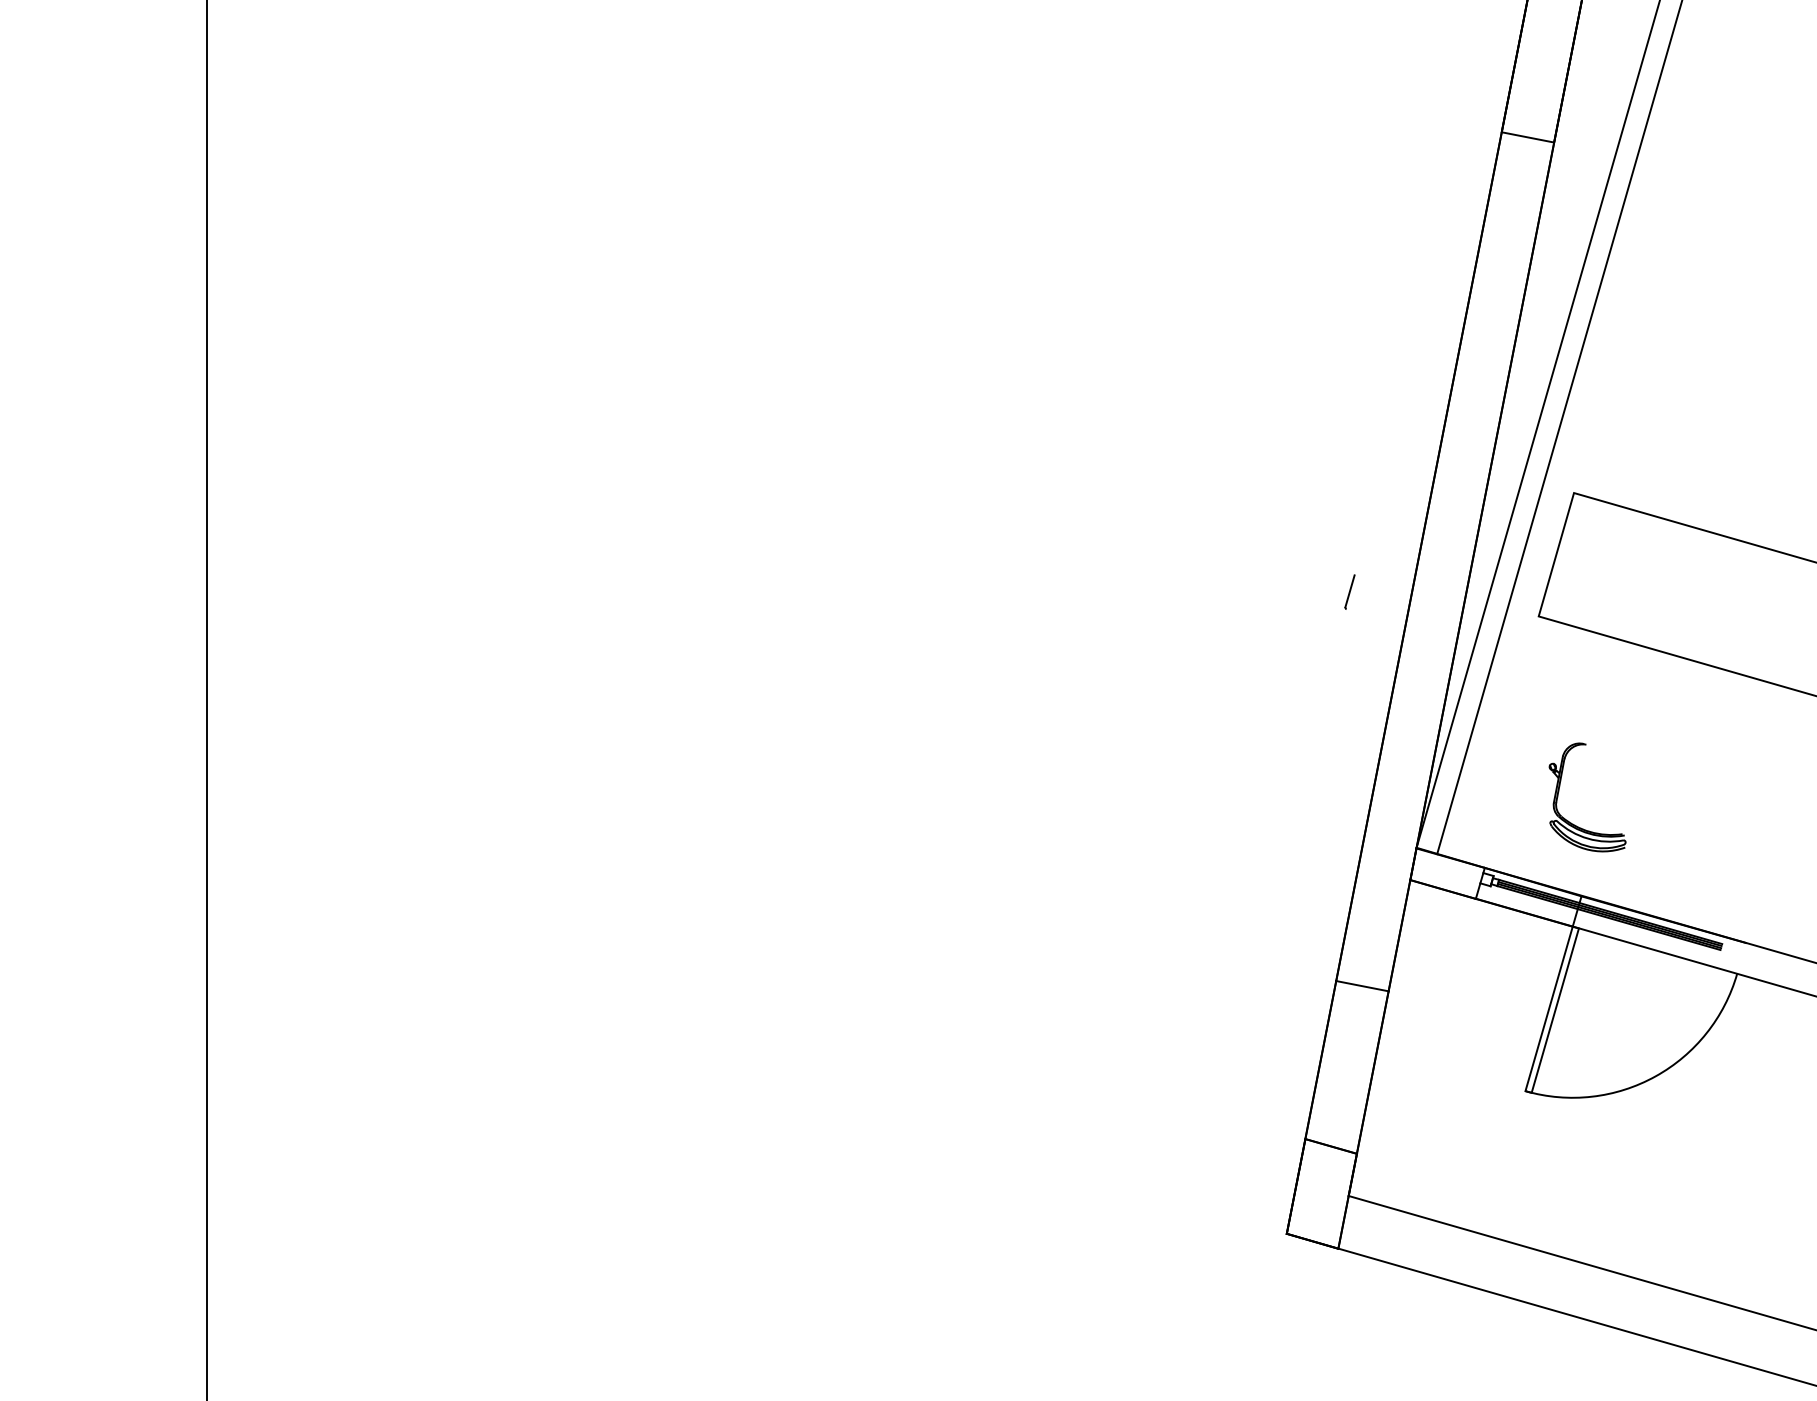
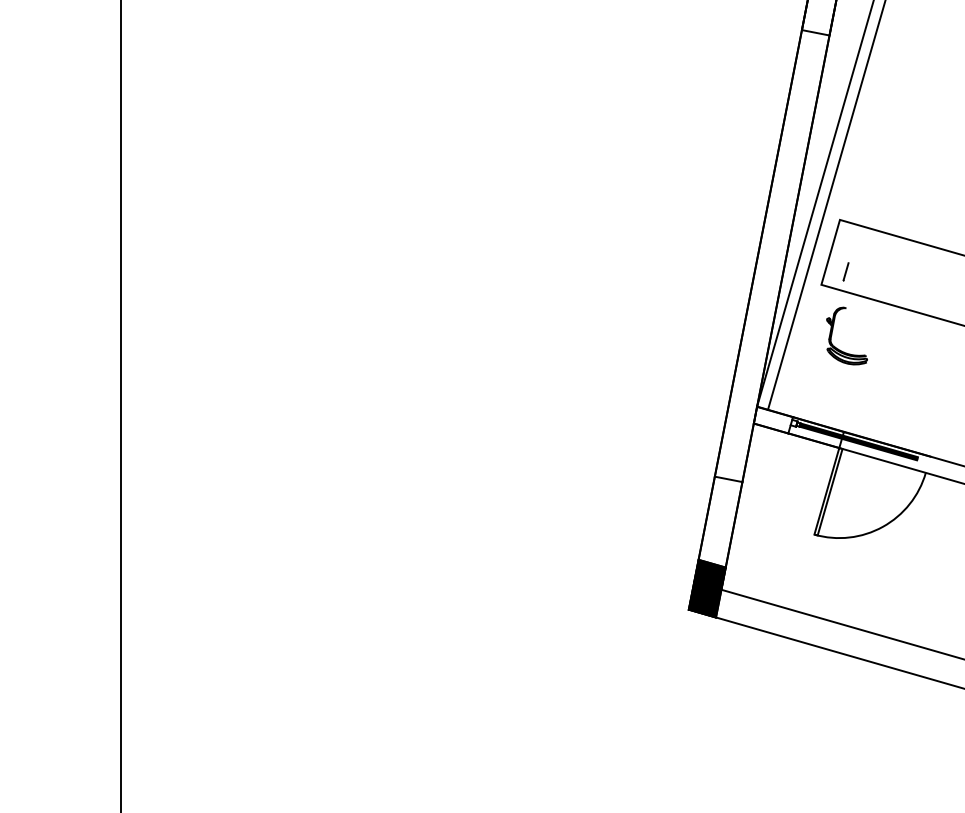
line: (1348, 591) -> (845, 271), moved
part: (1561, 786) -> (833, 330), moved
fill: (1320, 1193) -> (706, 588), added

